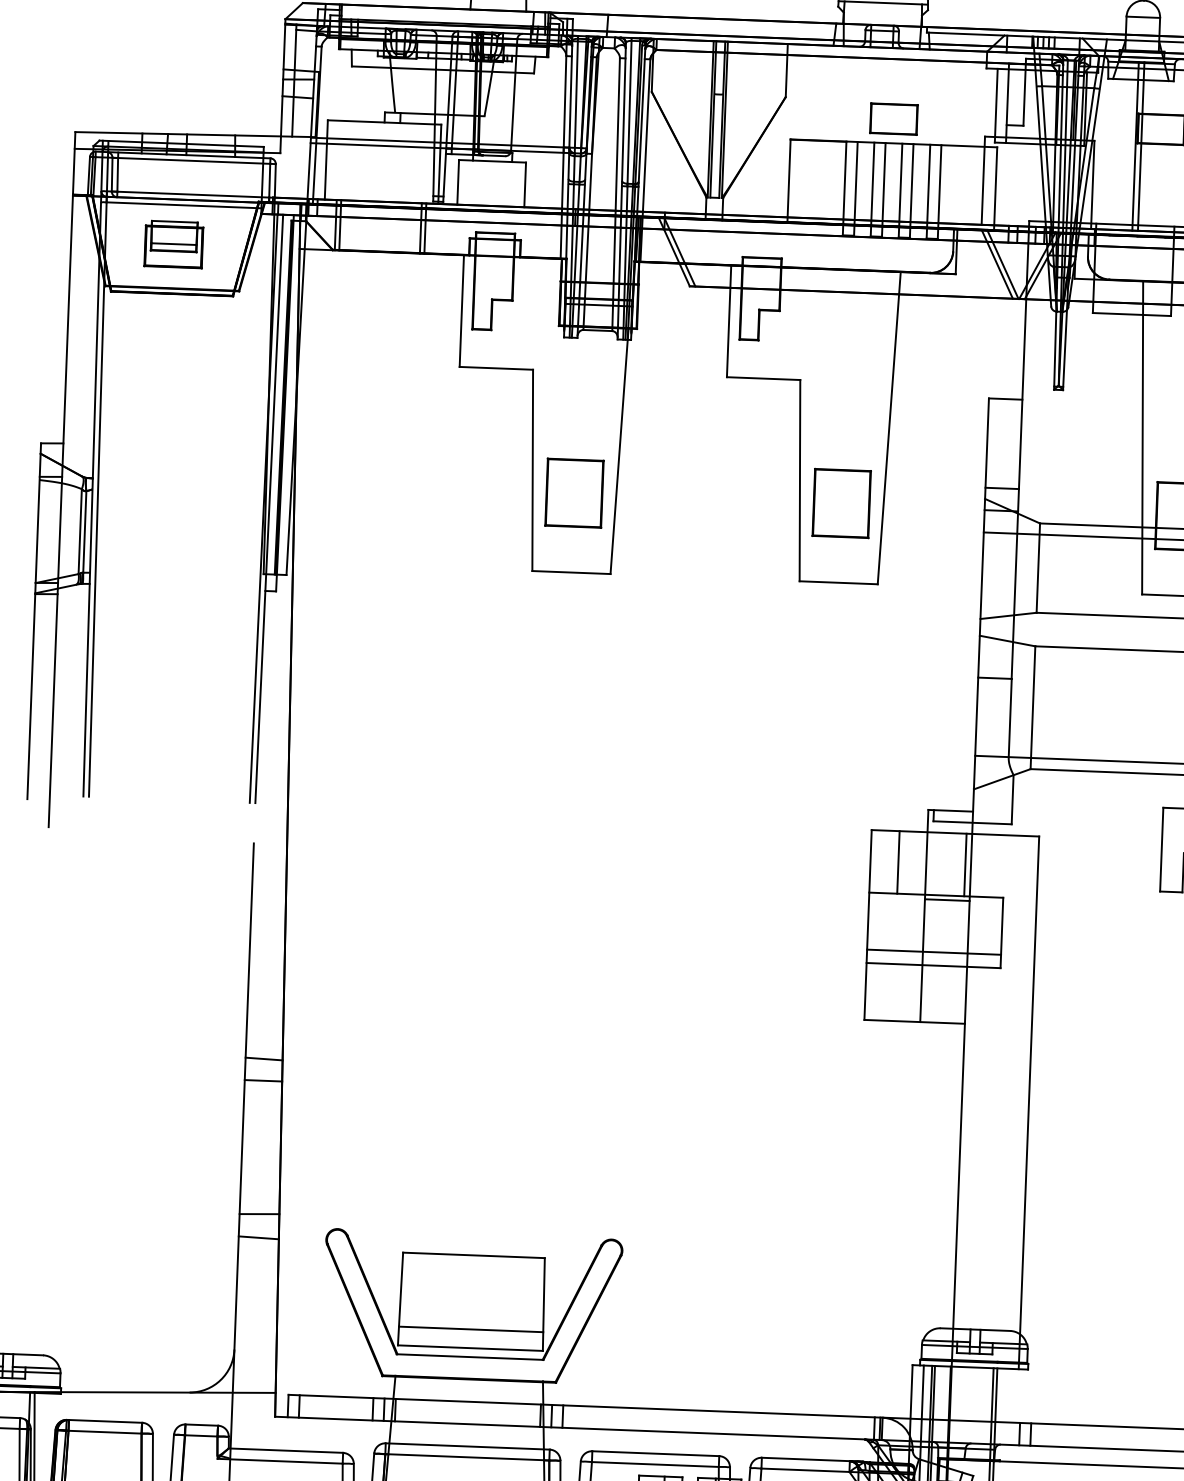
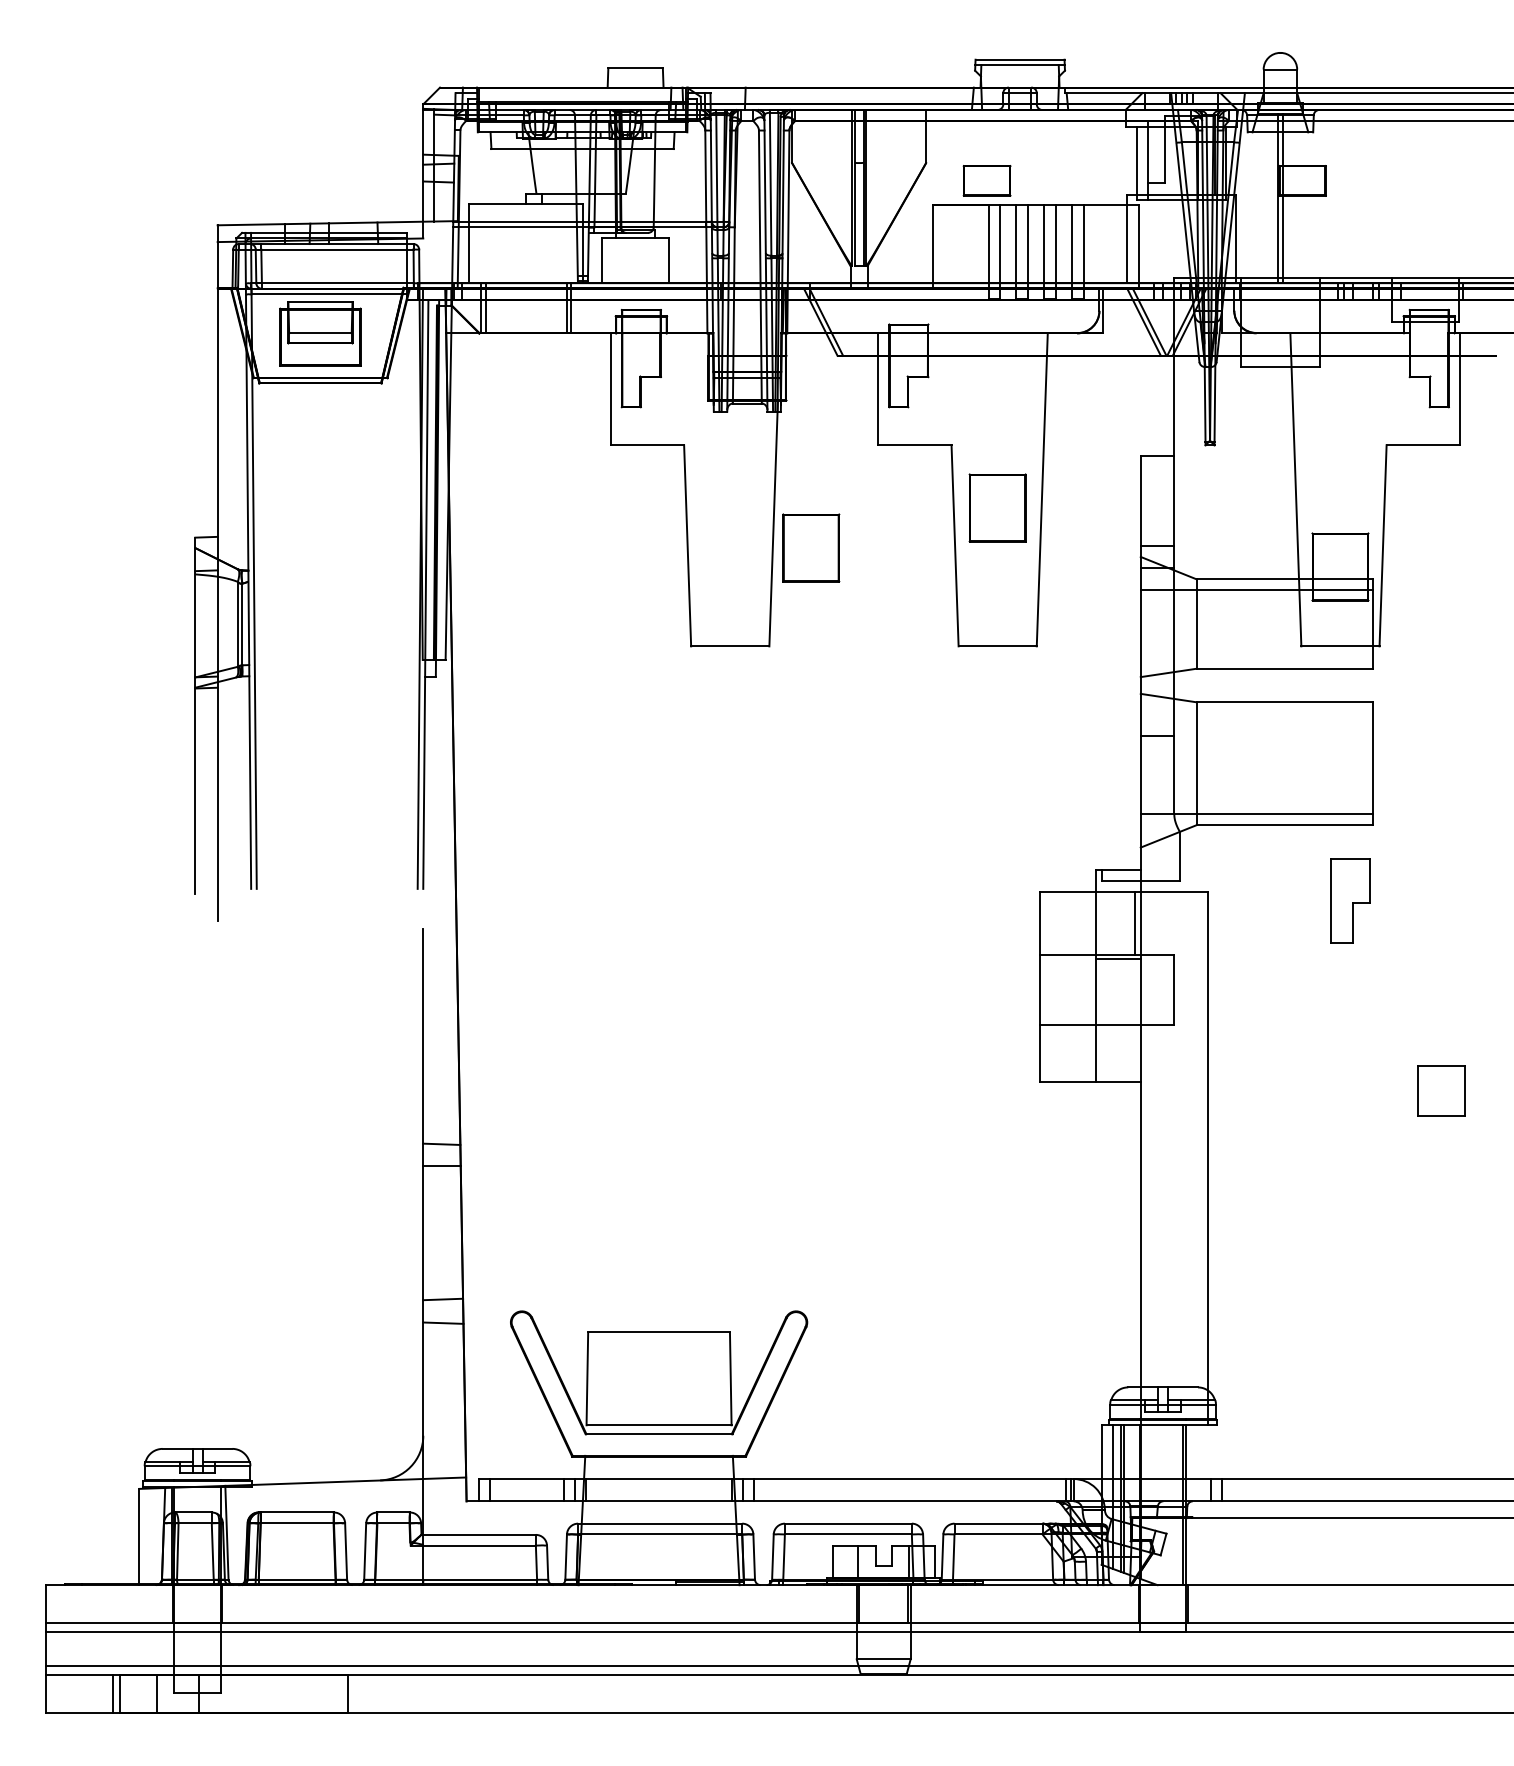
part: (893, 118) -> (986, 180), moved
part: (174, 244) -> (320, 333), size x1.4
part: (574, 492) -> (811, 547), moved
part: (841, 502) -> (997, 507), moved
line: (898, 862) -> (1068, 923), removed
line: (934, 951) -> (1107, 1011), removed
line: (470, 1329) -> (658, 1406), removed

